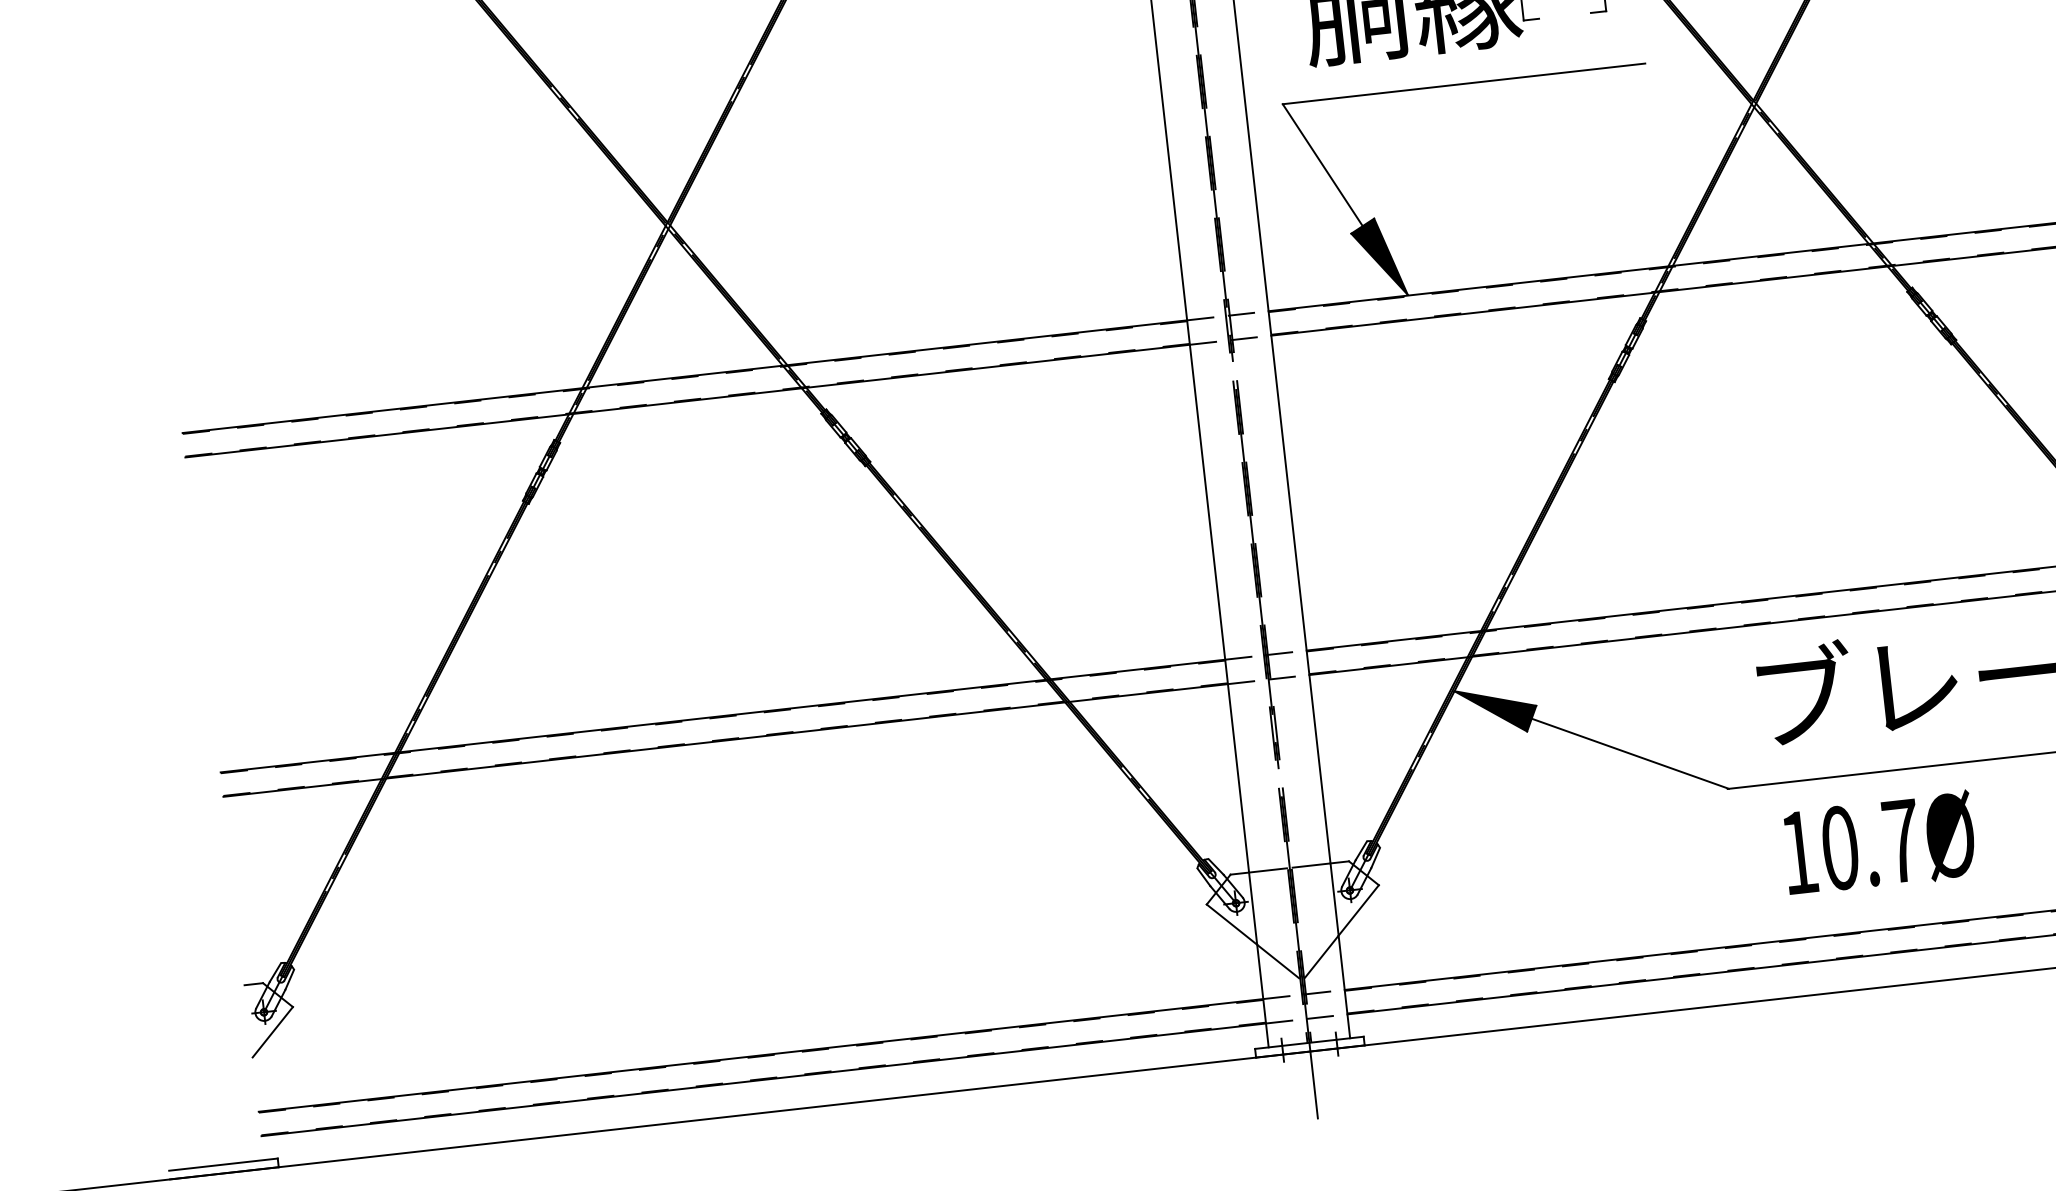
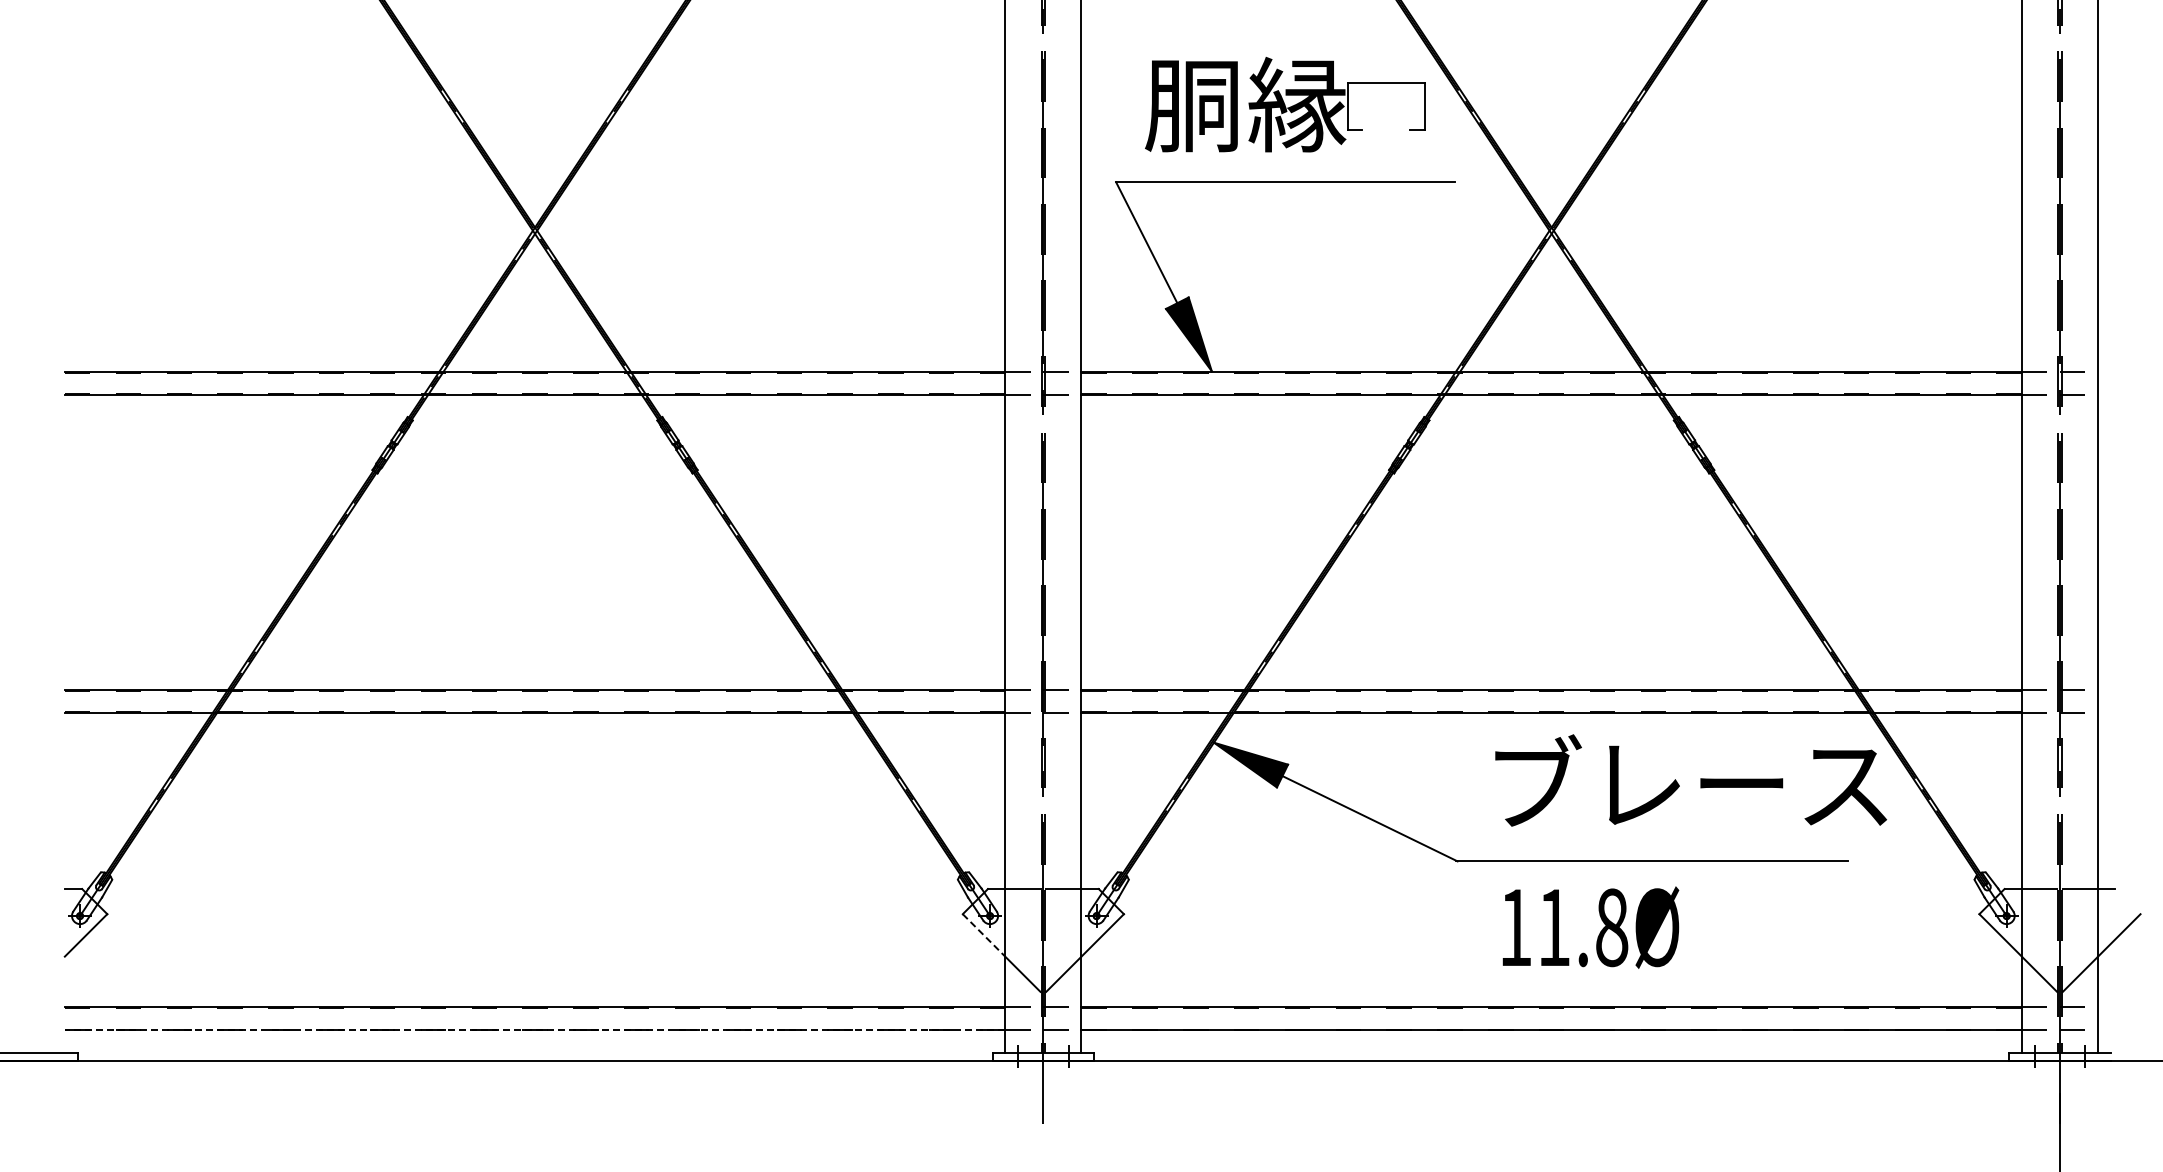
text: (1871, 844) -> (1583, 927), 10.7Ø -> 11.8Ø
line: (1232, 924) -> (984, 935), solid -> dashed
line: (763, 1080) -> (534, 1030), solid -> dashed

